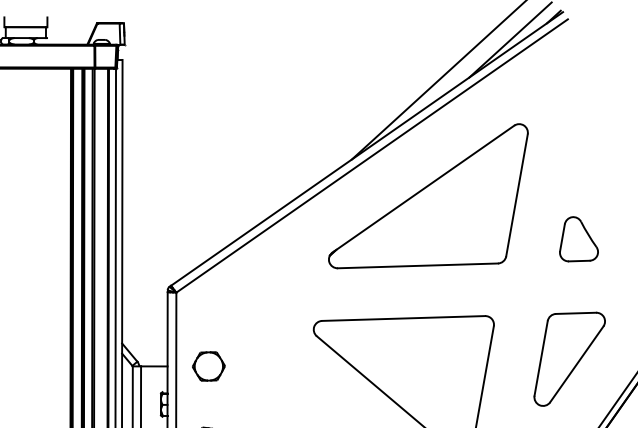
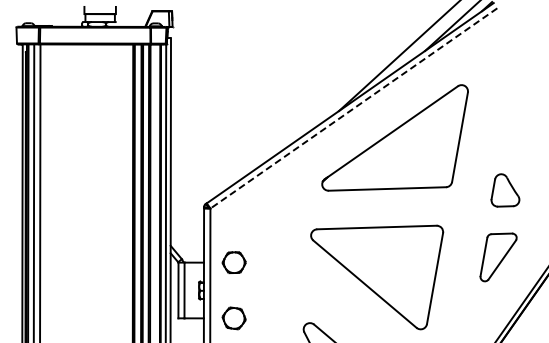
line: (371, 156) -> (353, 108), solid -> dashed
part: (579, 239) -> (505, 190), moved
part: (569, 359) -> (498, 257), size x0.7

